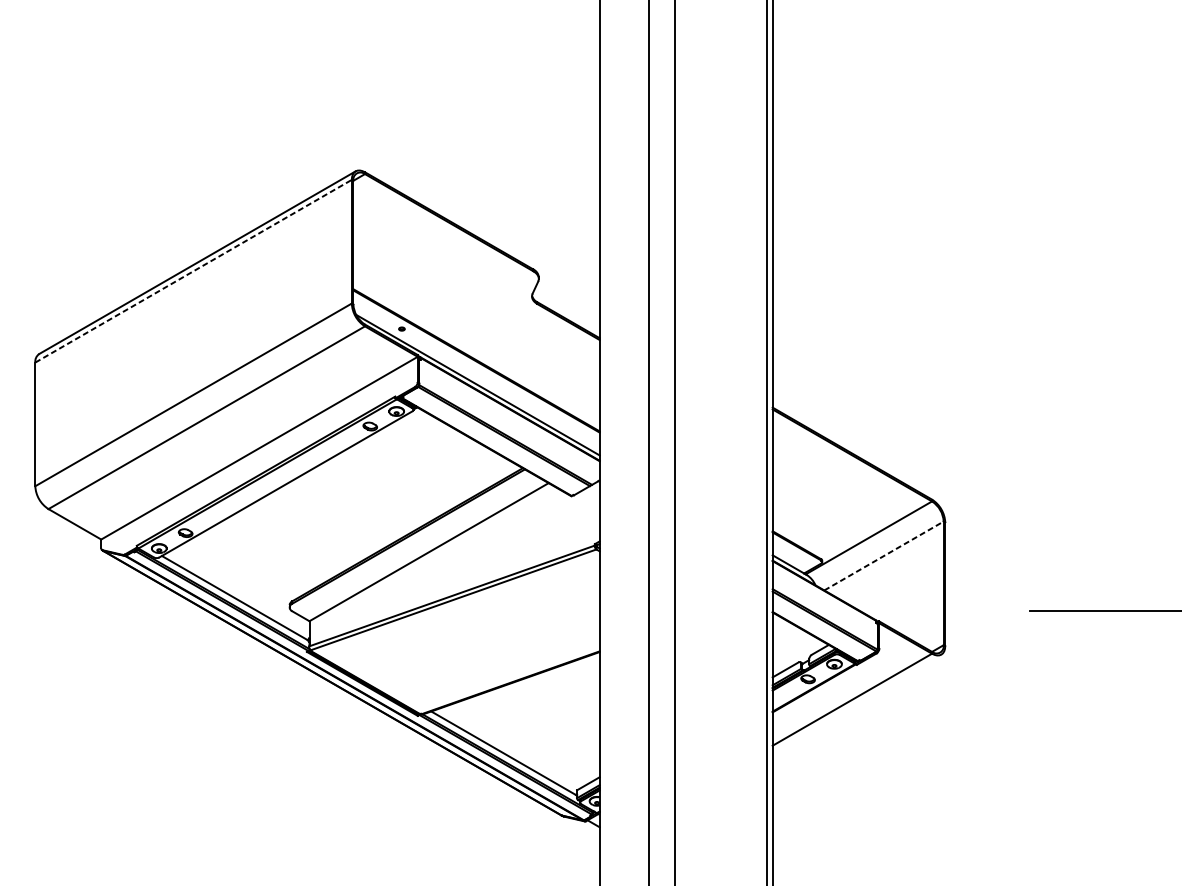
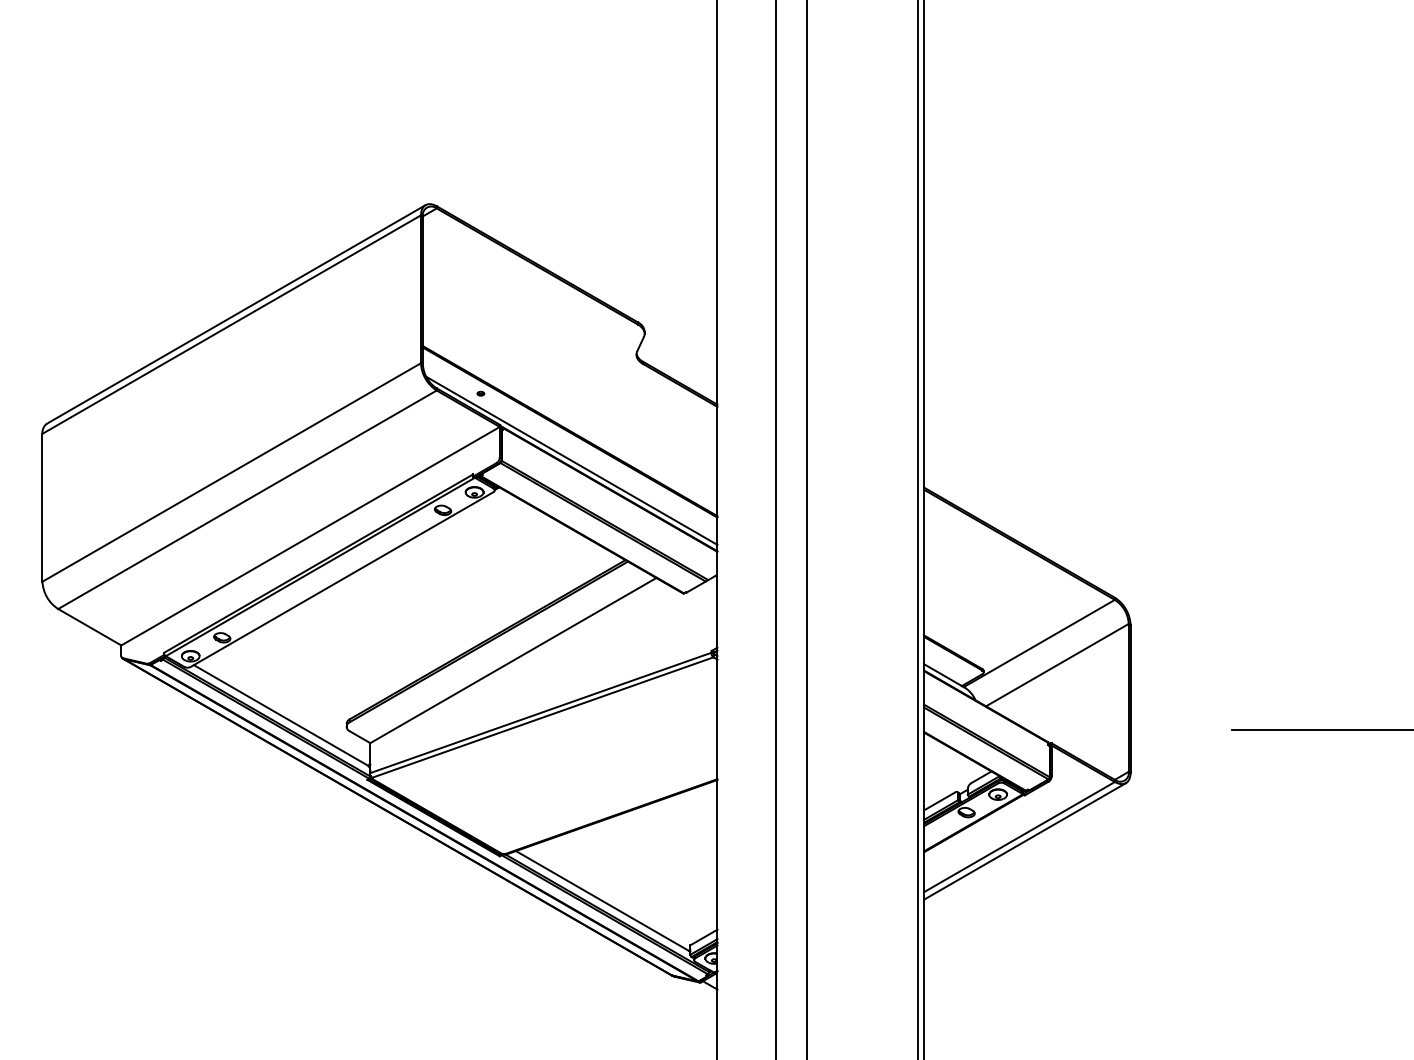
line: (193, 271) -> (231, 324), dashed -> solid
line: (884, 555) -> (1057, 664), dashed -> solid
line: (857, 703) -> (1025, 841), added

